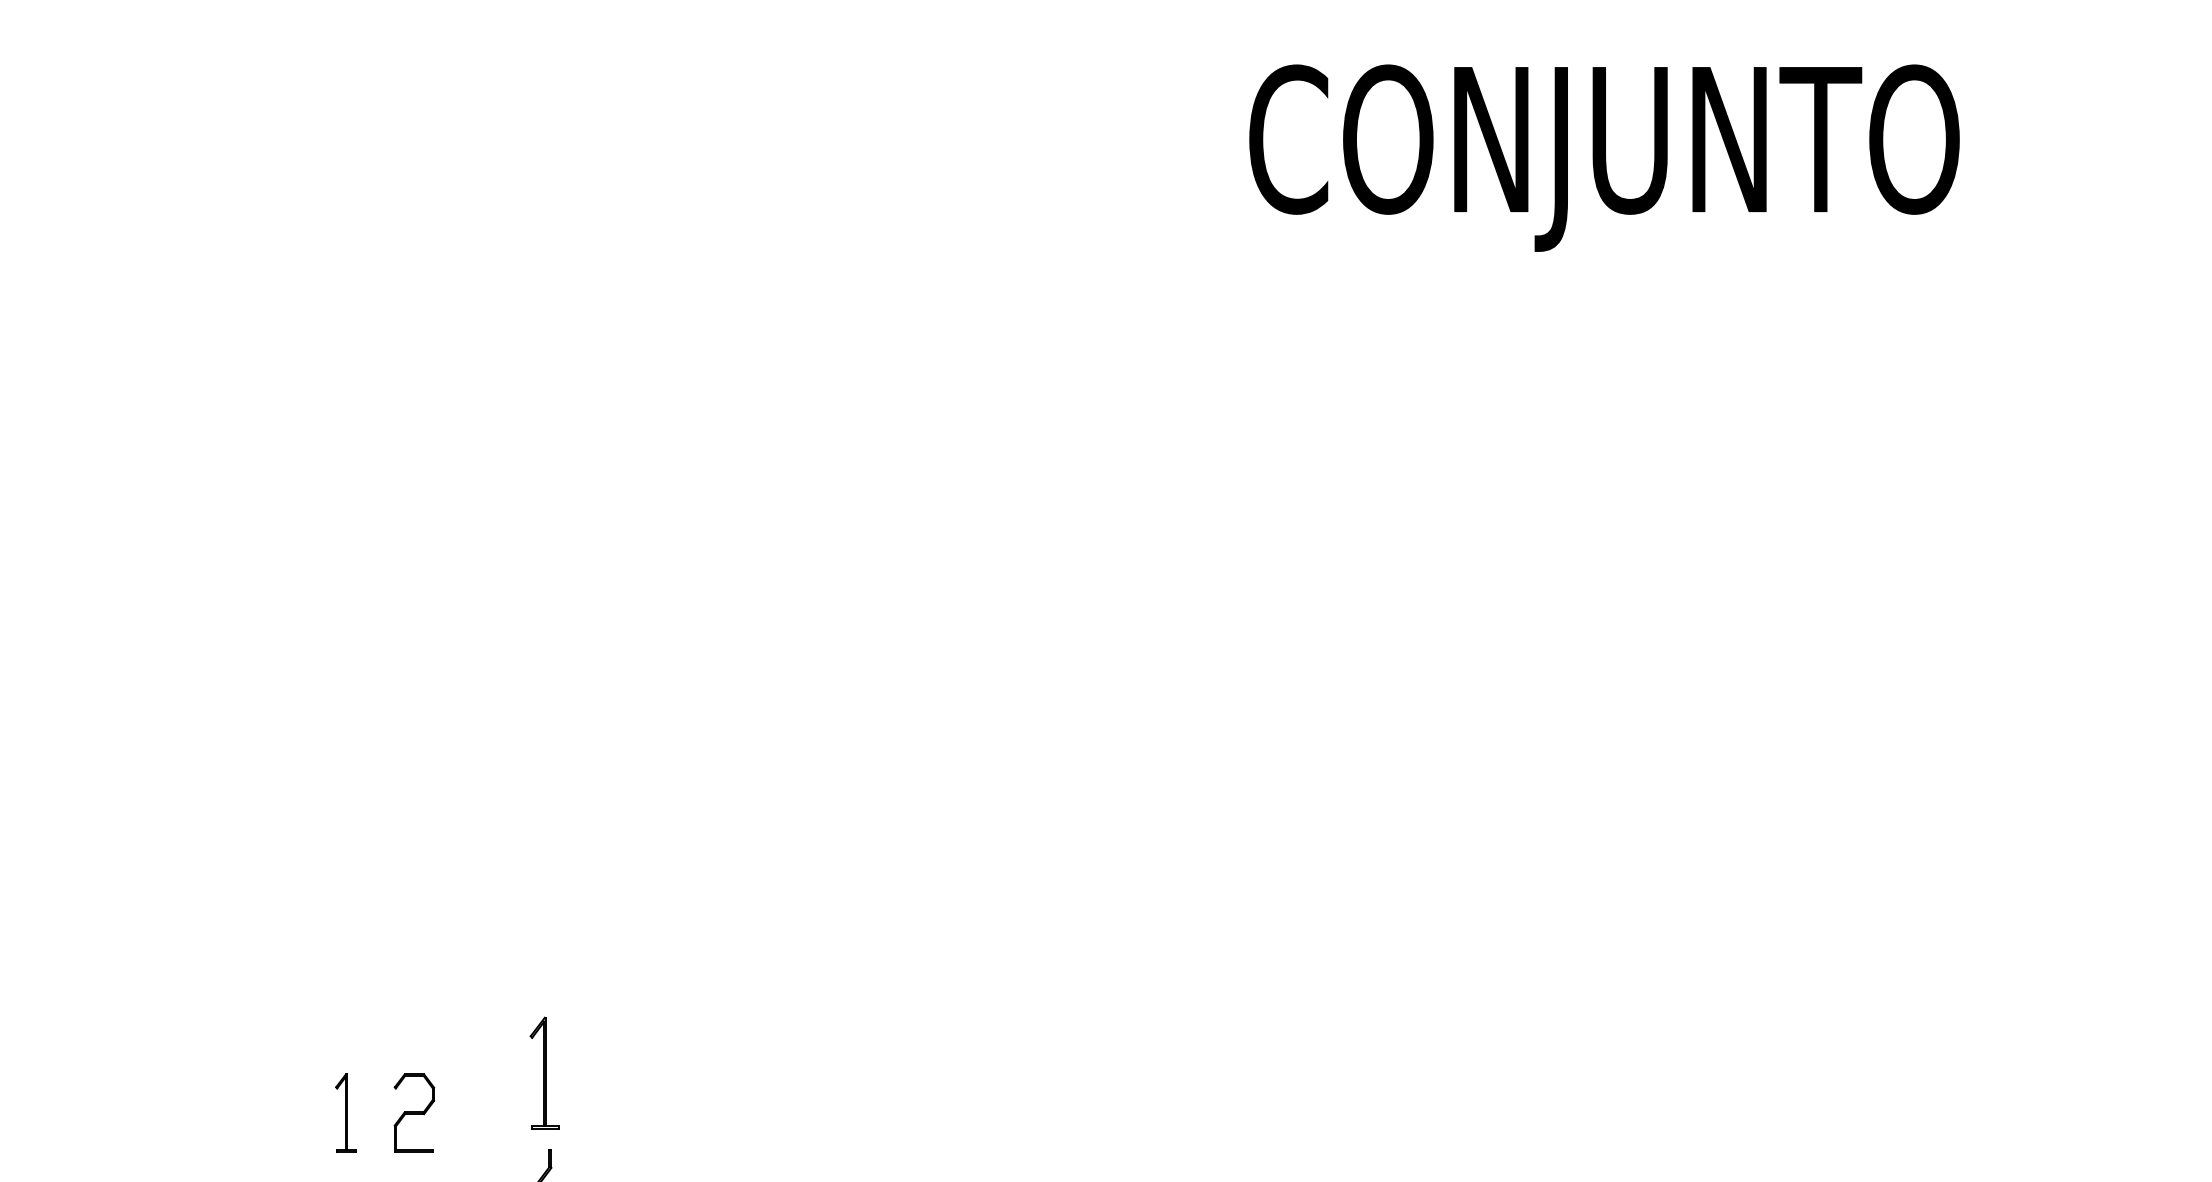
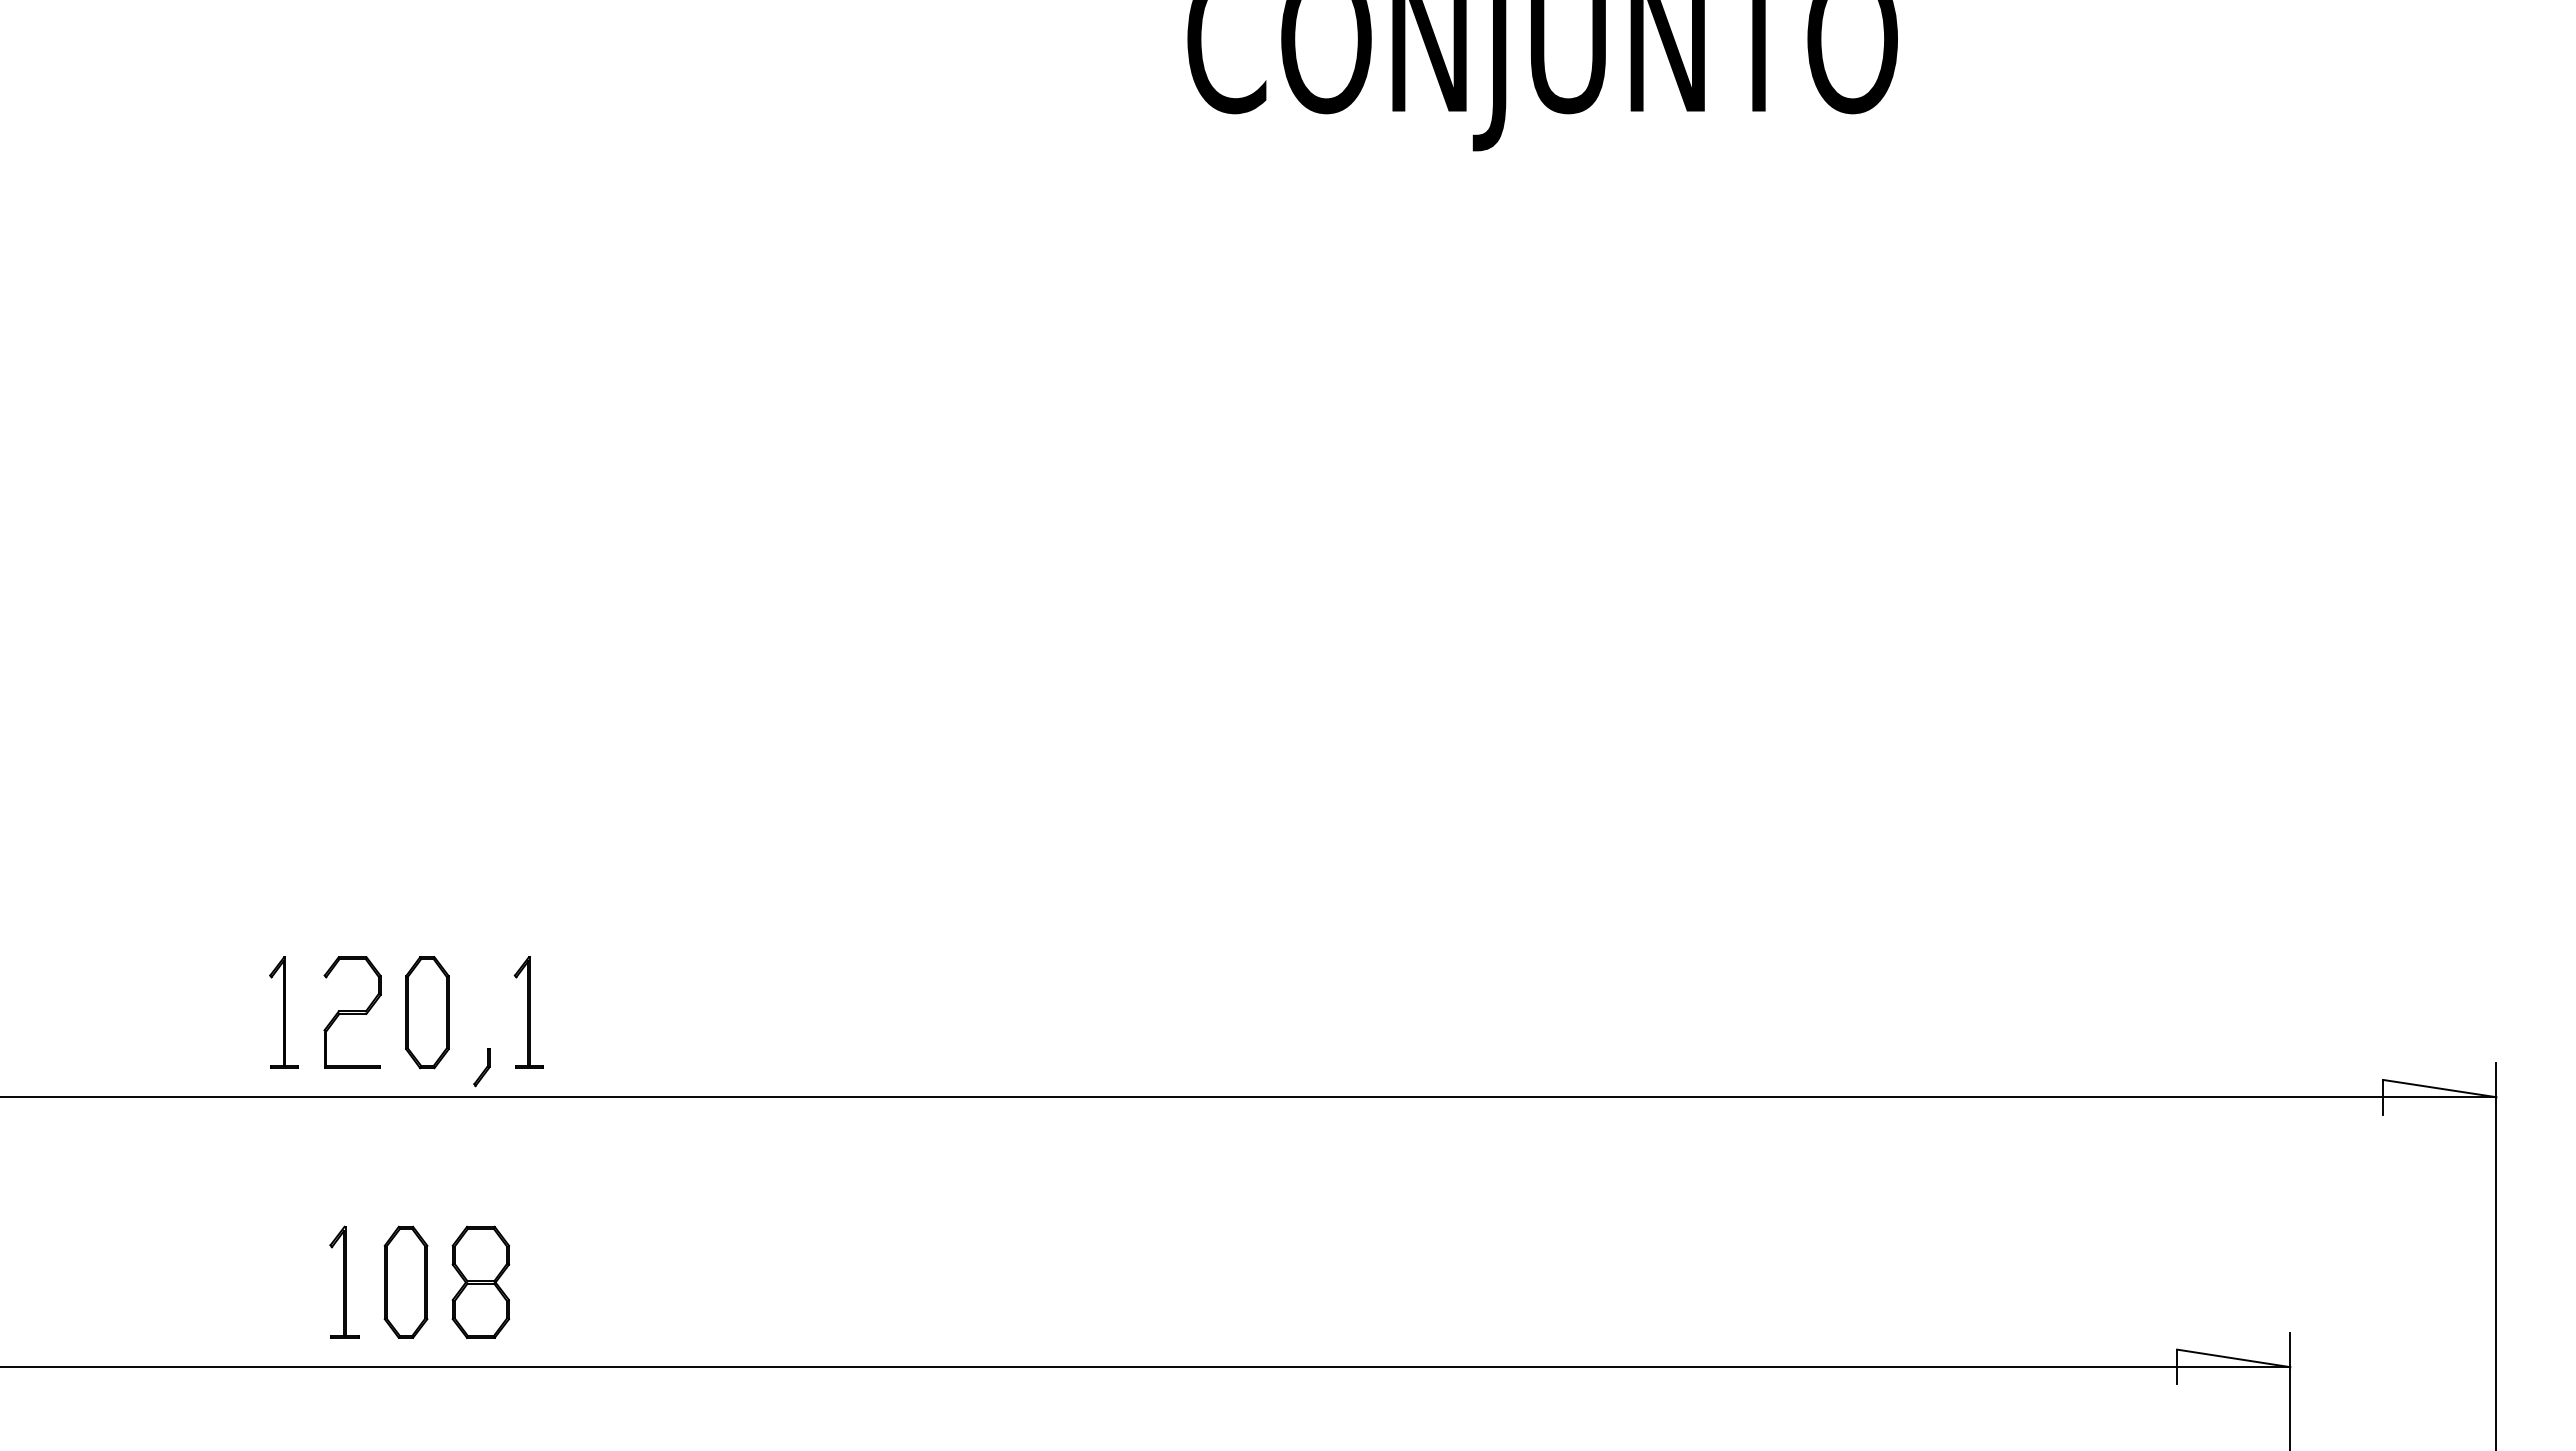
part: (544, 1073) -> (528, 1012), moved
part: (345, 1113) -> (283, 1012), size x1.43
part: (414, 1113) -> (352, 1012), size x1.43
part: (489, 1113) -> (427, 1012), added

